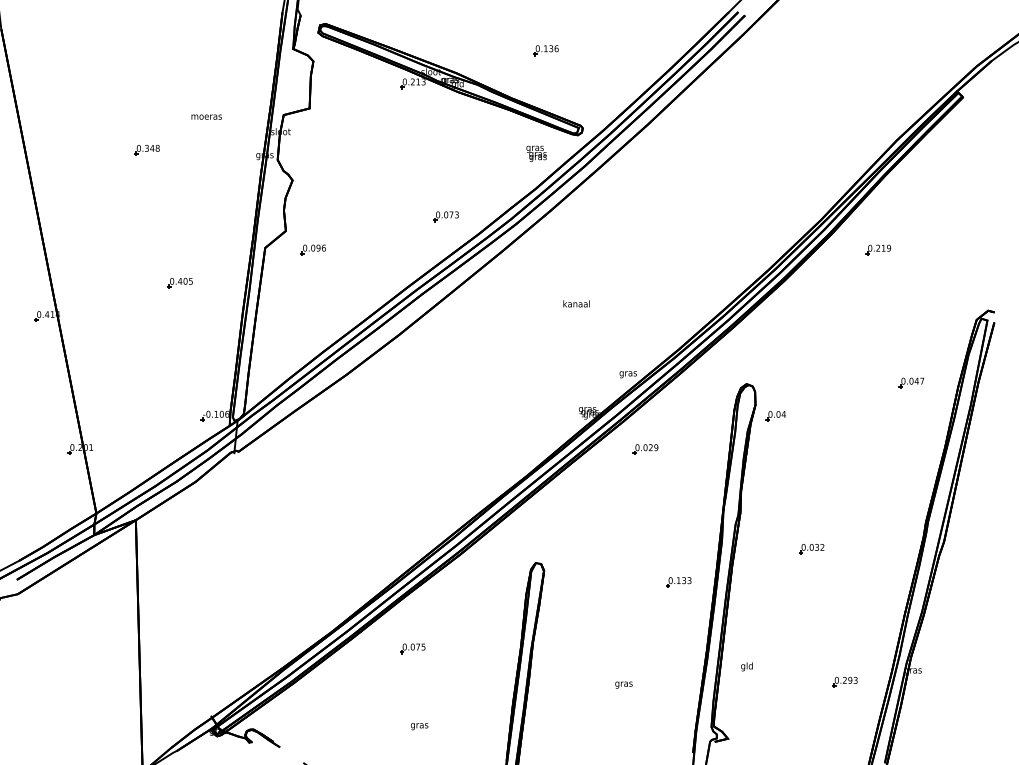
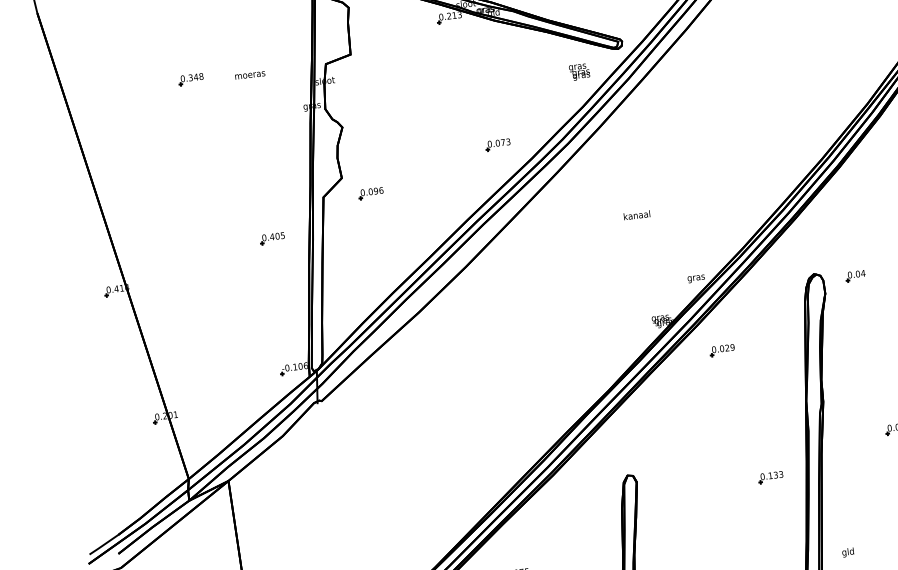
part: (146, 150) -> (190, 79), moved
part: (179, 282) -> (271, 238), moved
part: (775, 416) -> (855, 276), moved

